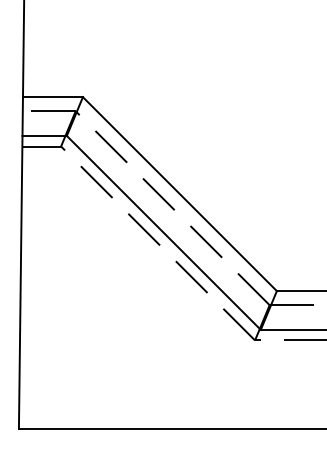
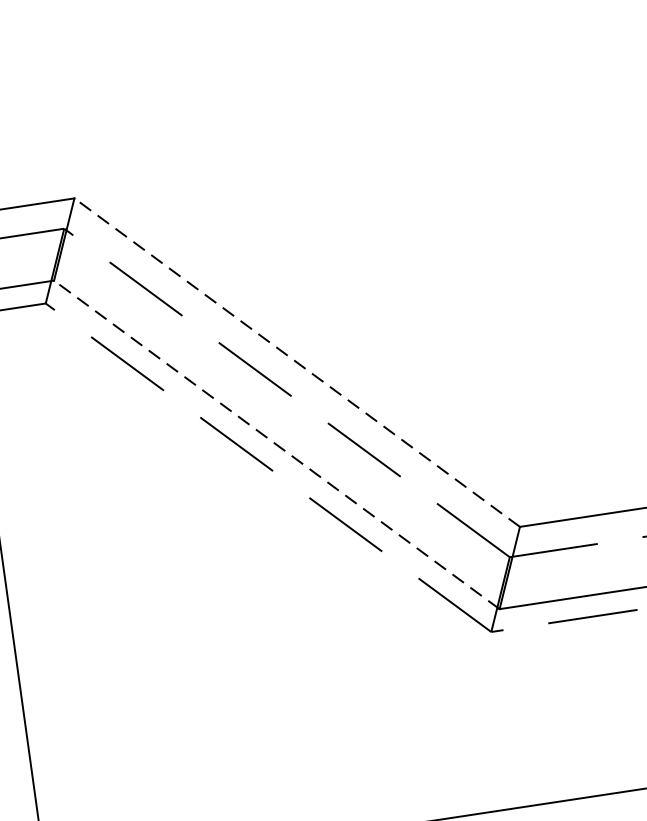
line: (179, 193) -> (296, 361), solid -> dashed
line: (163, 232) -> (276, 444), solid -> dashed

